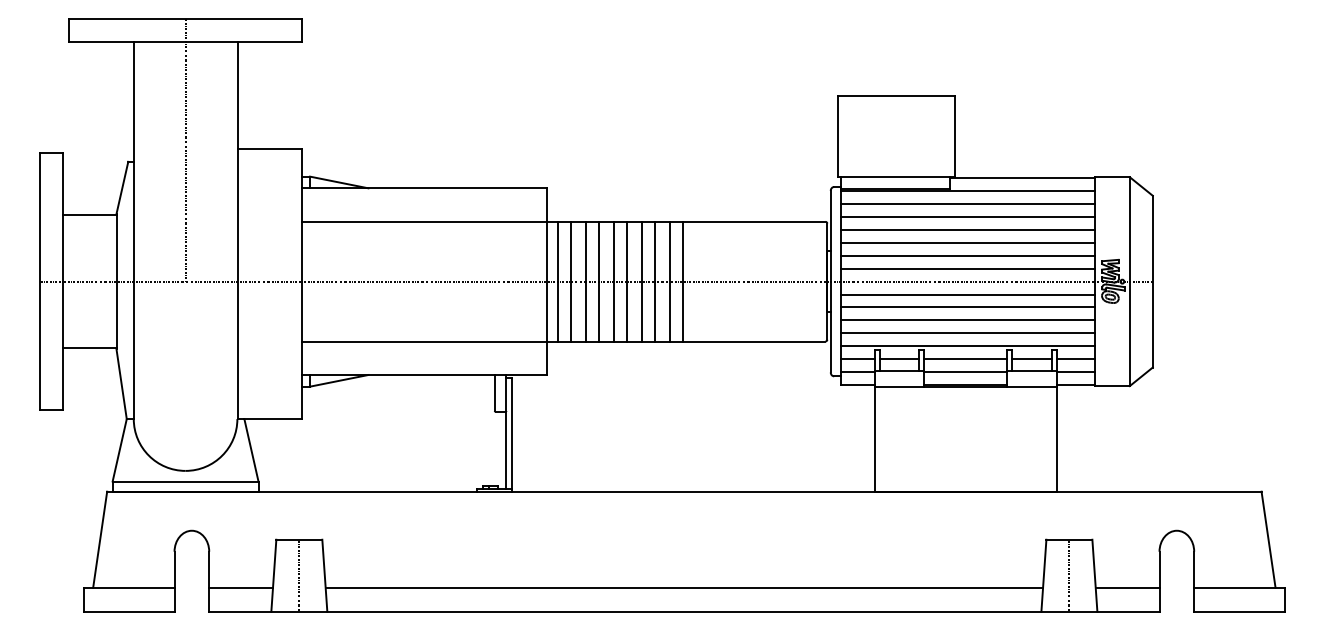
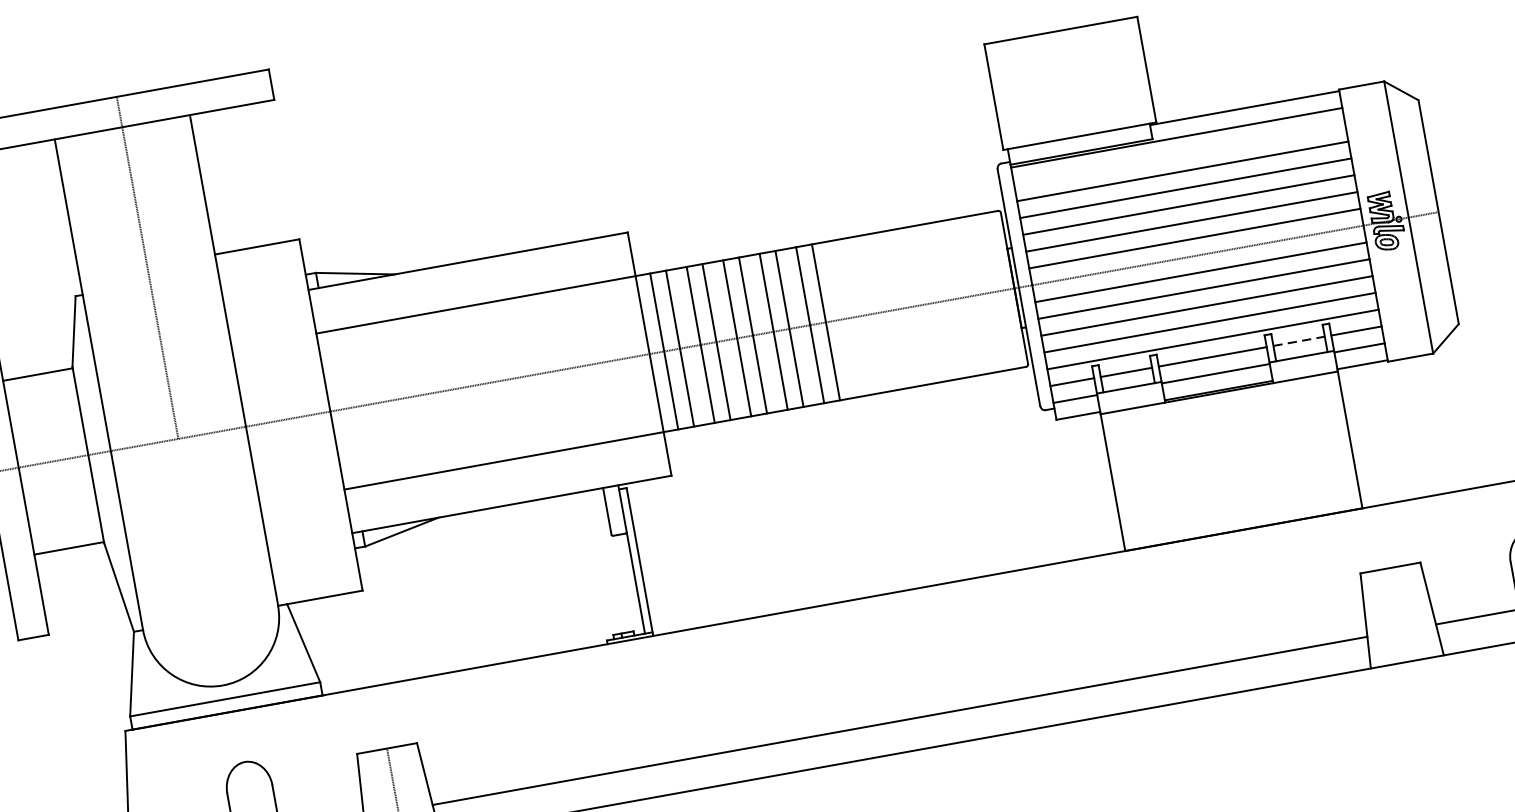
line: (967, 204) -> (1179, 155), removed
line: (1031, 359) -> (1298, 342), solid -> dashed
line: (1069, 575) -> (1398, 614), removed

